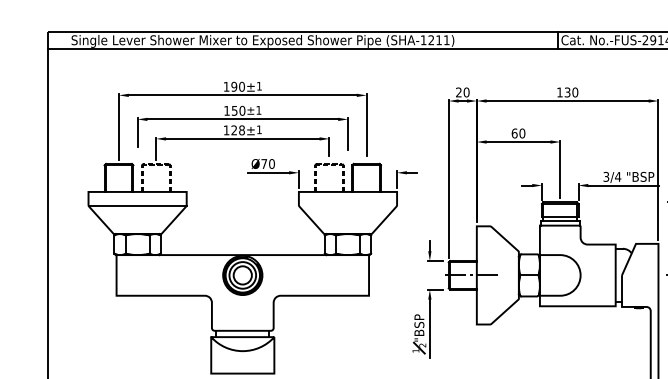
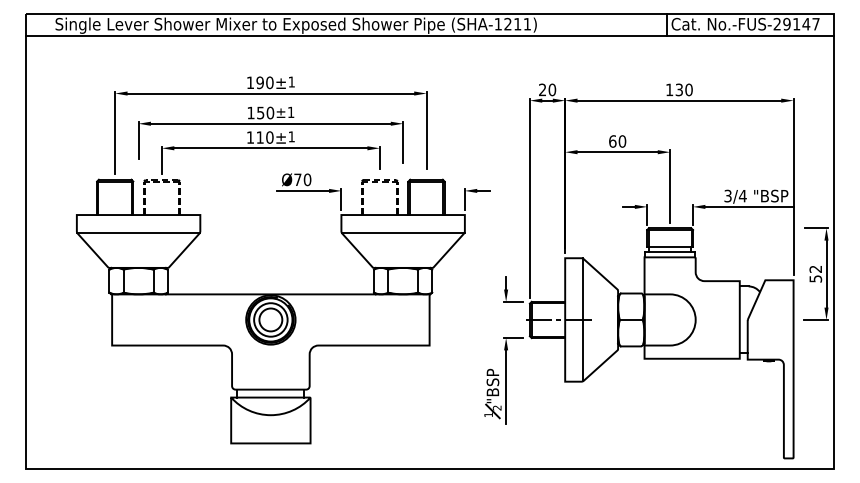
text: (237, 130) -> (264, 137), 128± -> 110±
line: (347, 205) -> (402, 232), added
line: (490, 275) -> (582, 319), added

